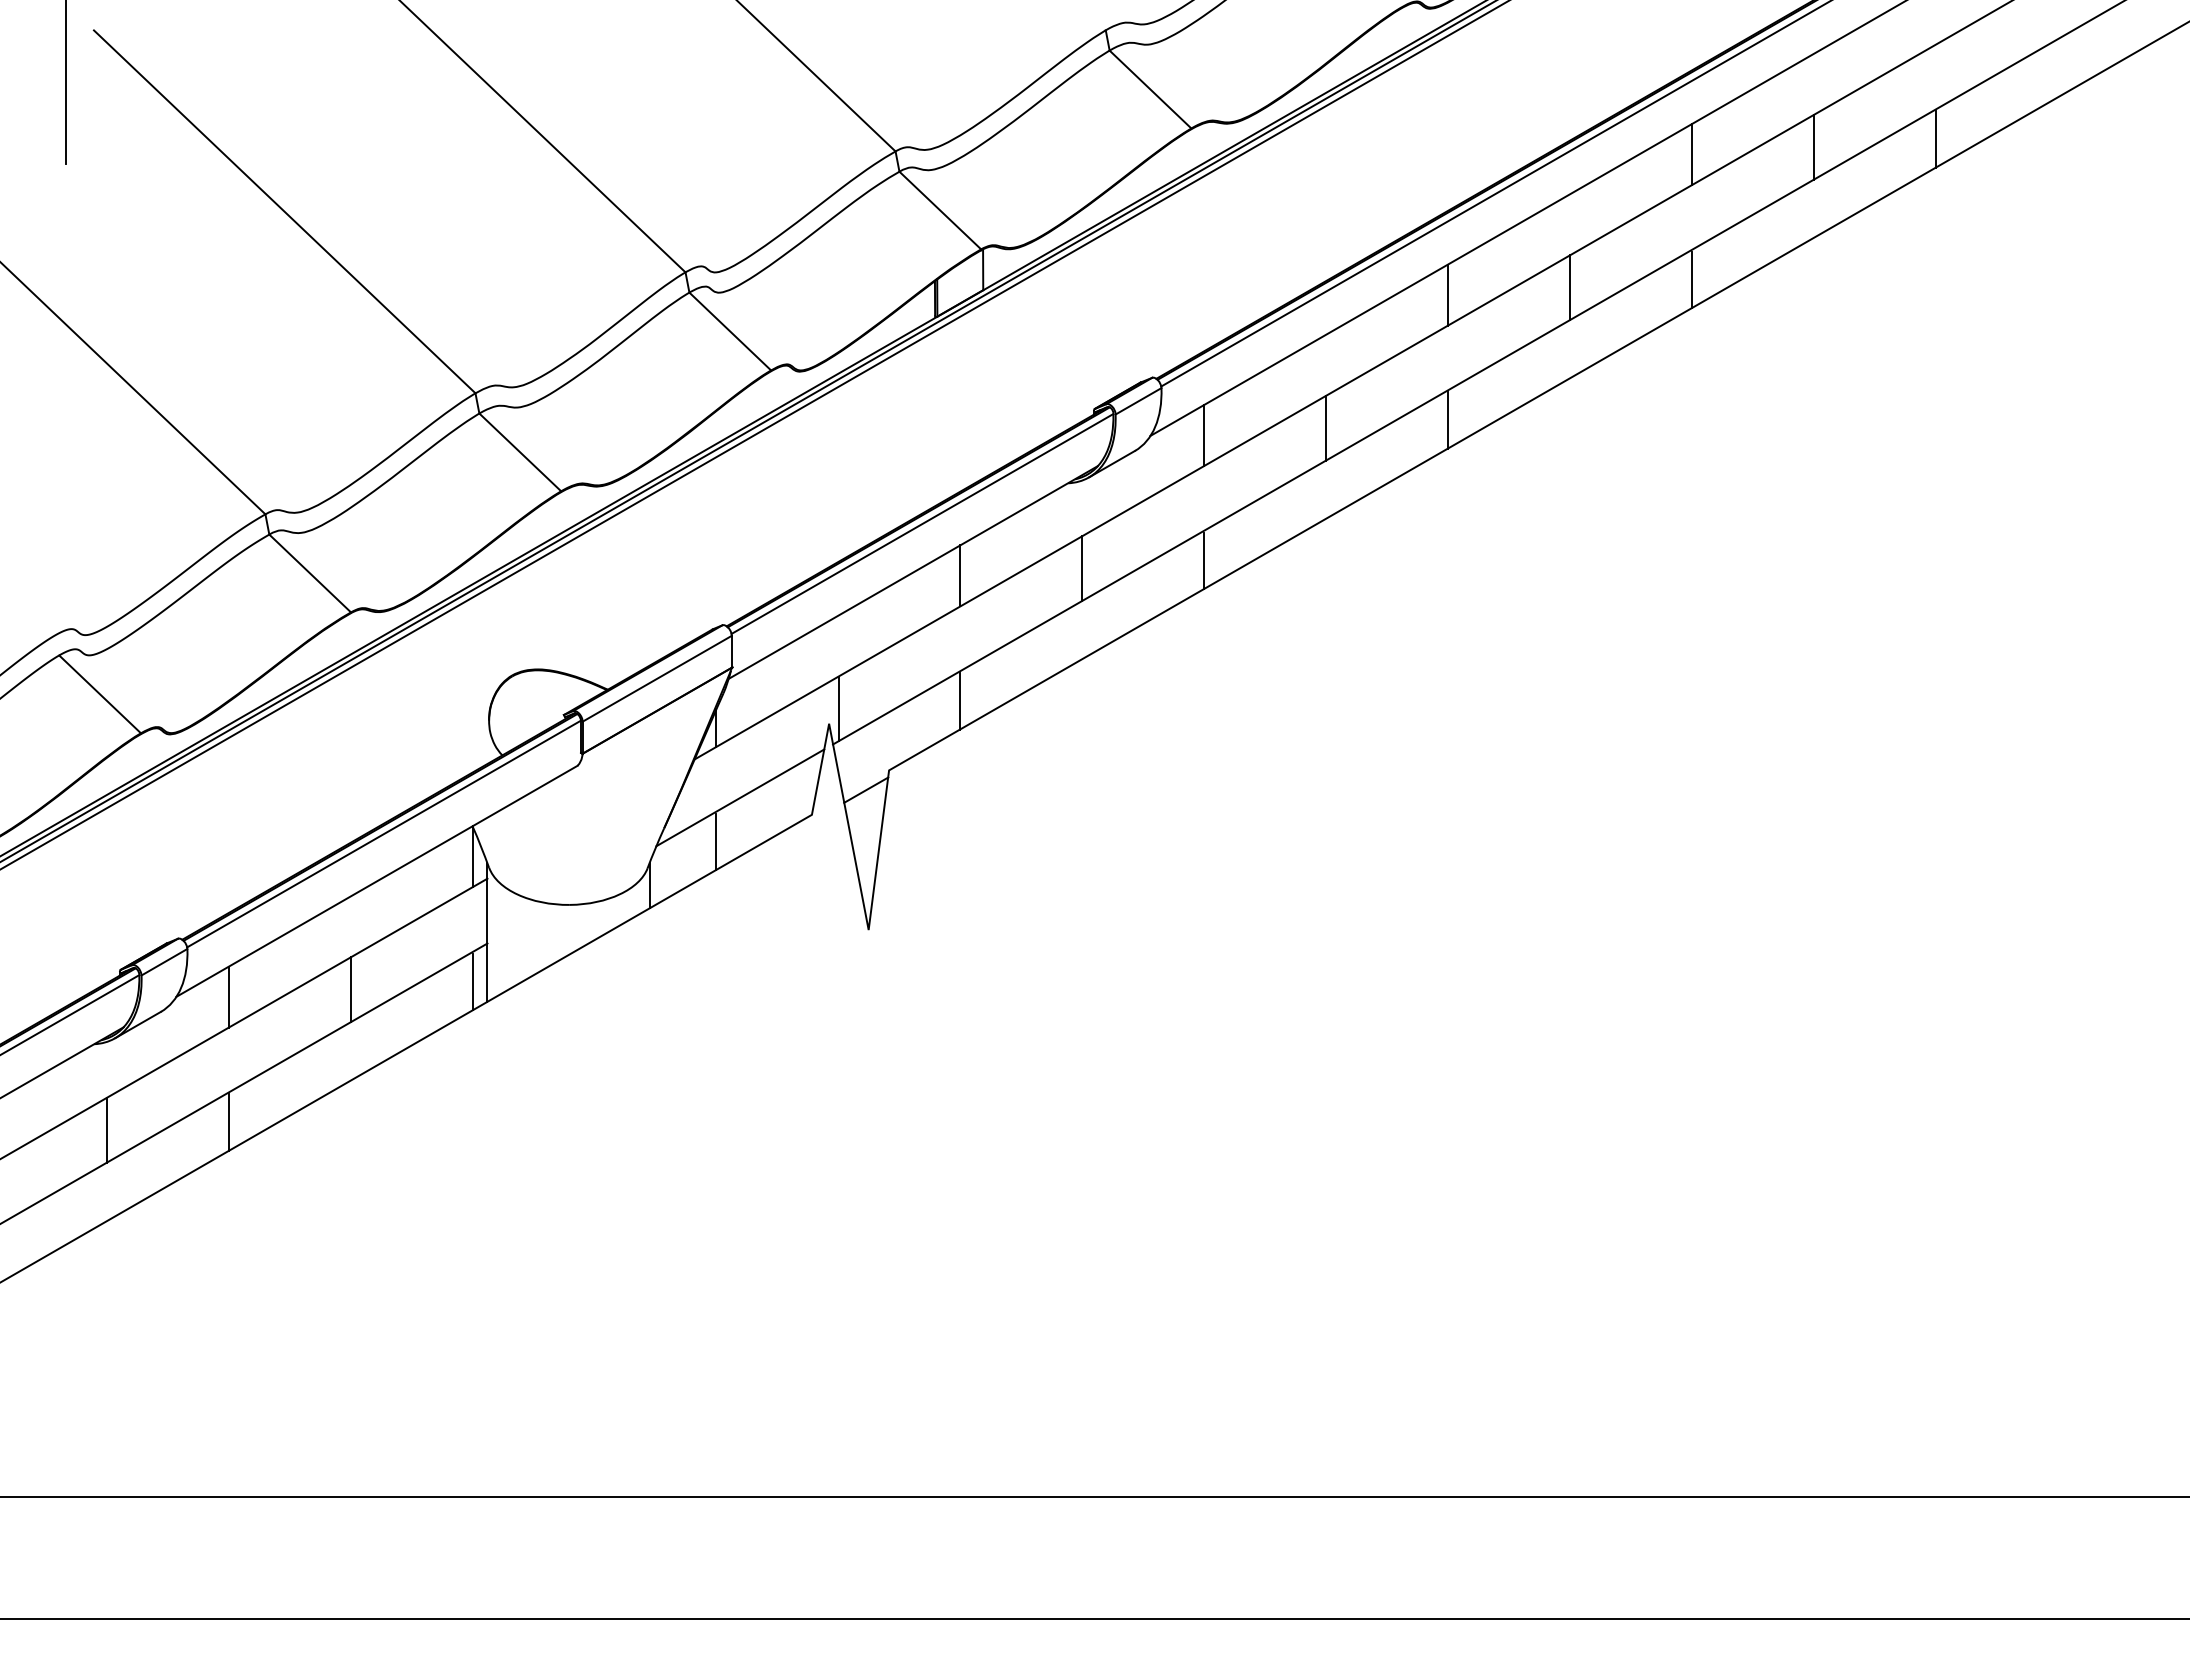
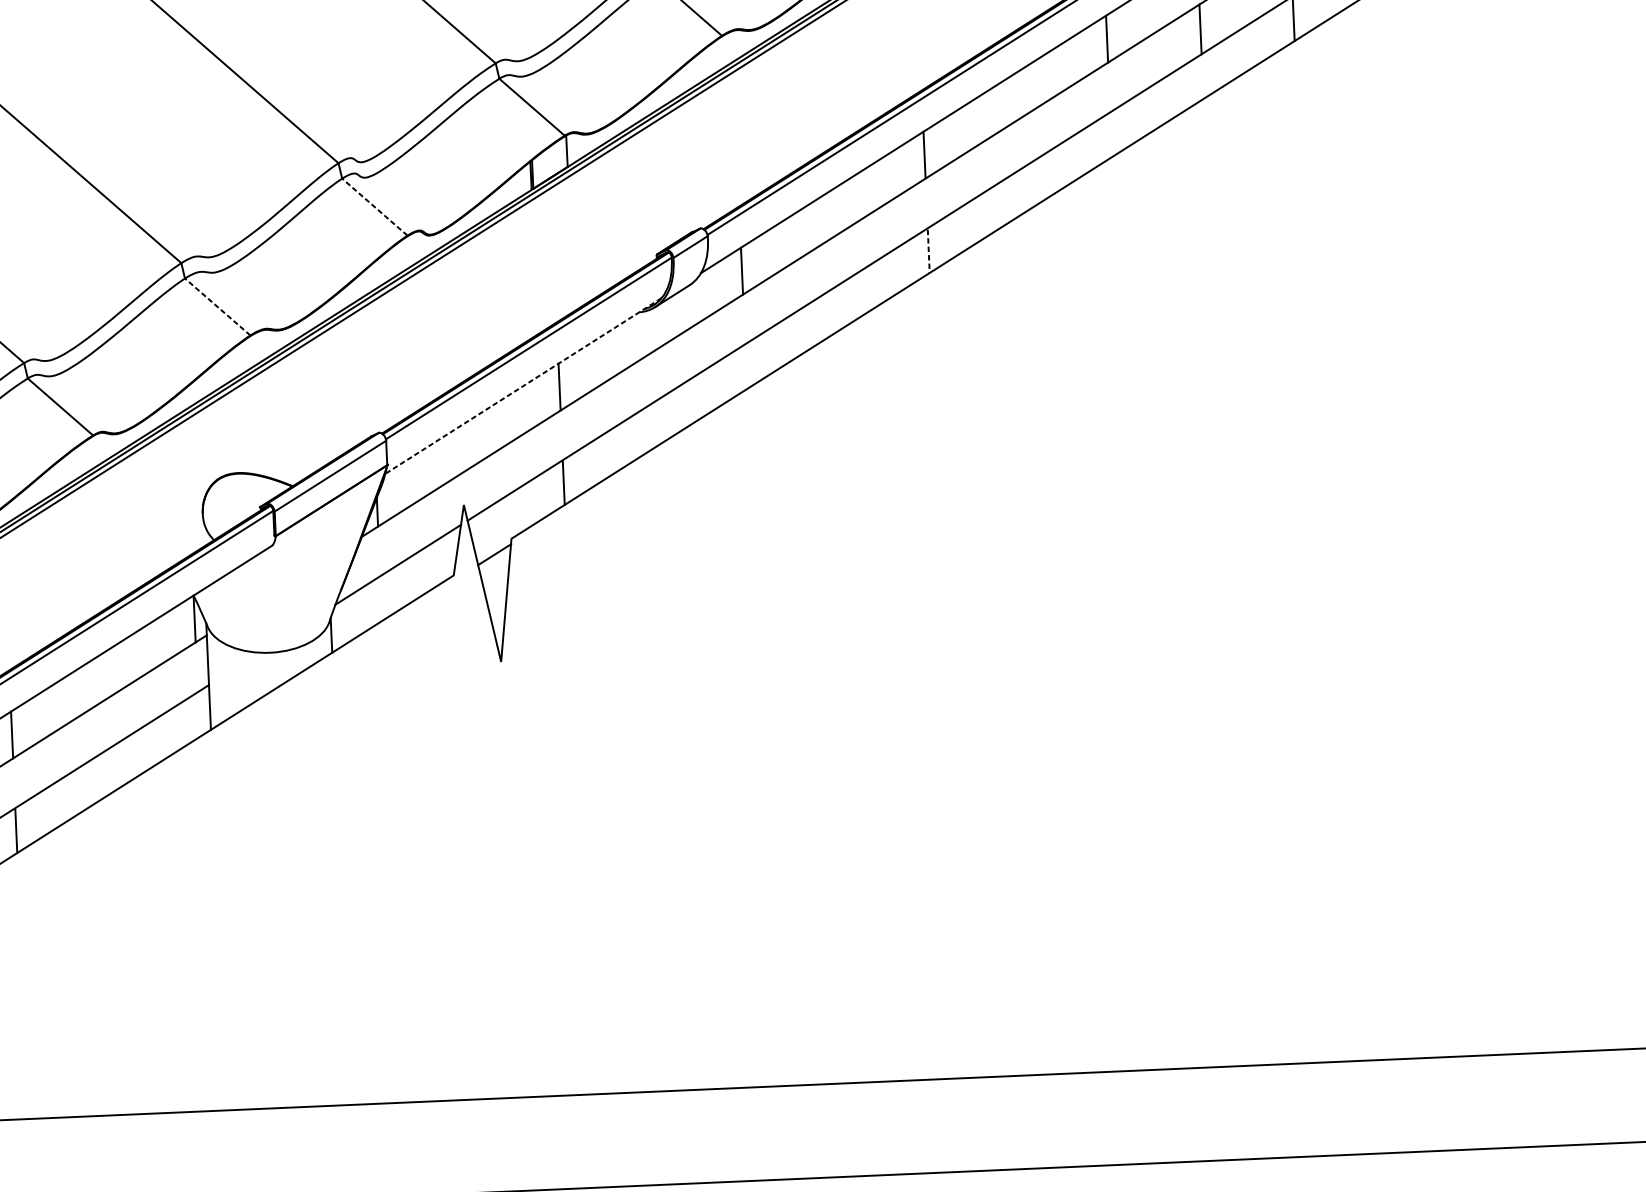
line: (1691, 279) -> (1111, 135), removed
line: (1570, 287) -> (1018, 145), removed
line: (729, 331) -> (374, 207), solid -> dashed
line: (1447, 421) -> (928, 252), solid -> dashed
line: (1326, 427) -> (835, 260), removed
line: (519, 452) -> (217, 307), solid -> dashed
line: (1203, 560) -> (745, 367), removed
line: (1082, 568) -> (653, 377), removed
line: (913, 572) -> (523, 386), solid -> dashed
line: (838, 708) -> (470, 492), removed
line: (716, 841) -> (381, 599), removed
line: (472, 982) -> (198, 715), removed
line: (350, 989) -> (105, 725), removed

